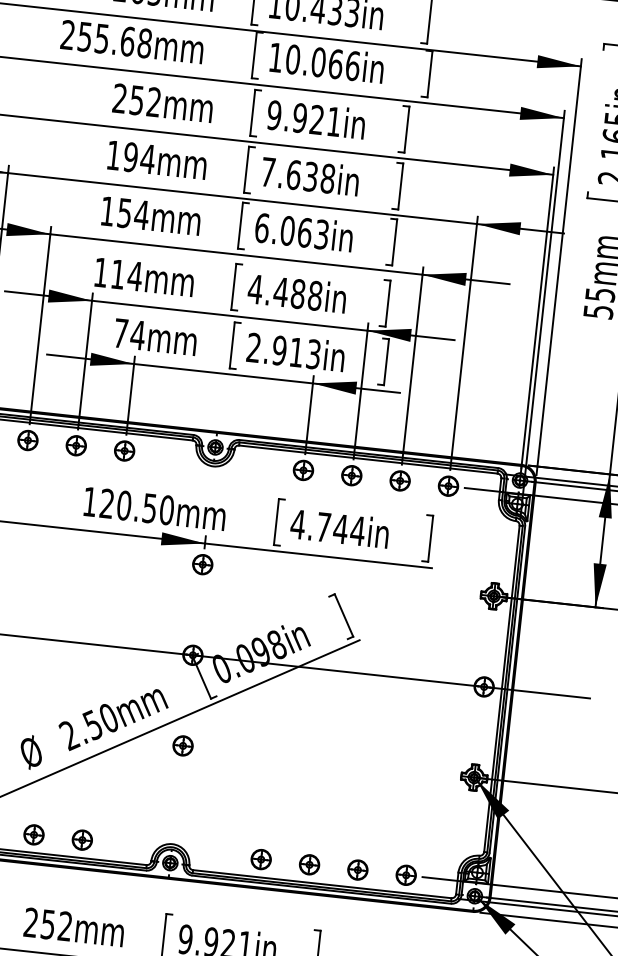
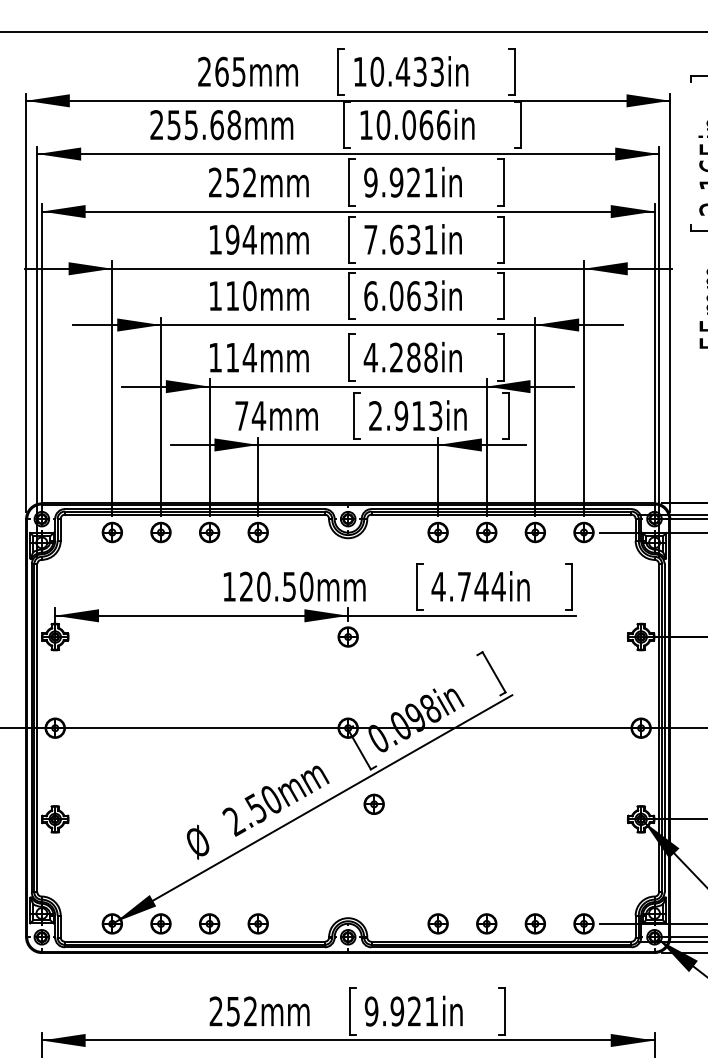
text: (327, 178) -> (430, 239), 7.638in -> 7.631in
text: (133, 214) -> (241, 296), 154mm -> 110mm
text: (280, 291) -> (396, 357), 4.488in -> 4.288in
part: (182, 744) -> (373, 803), moved

